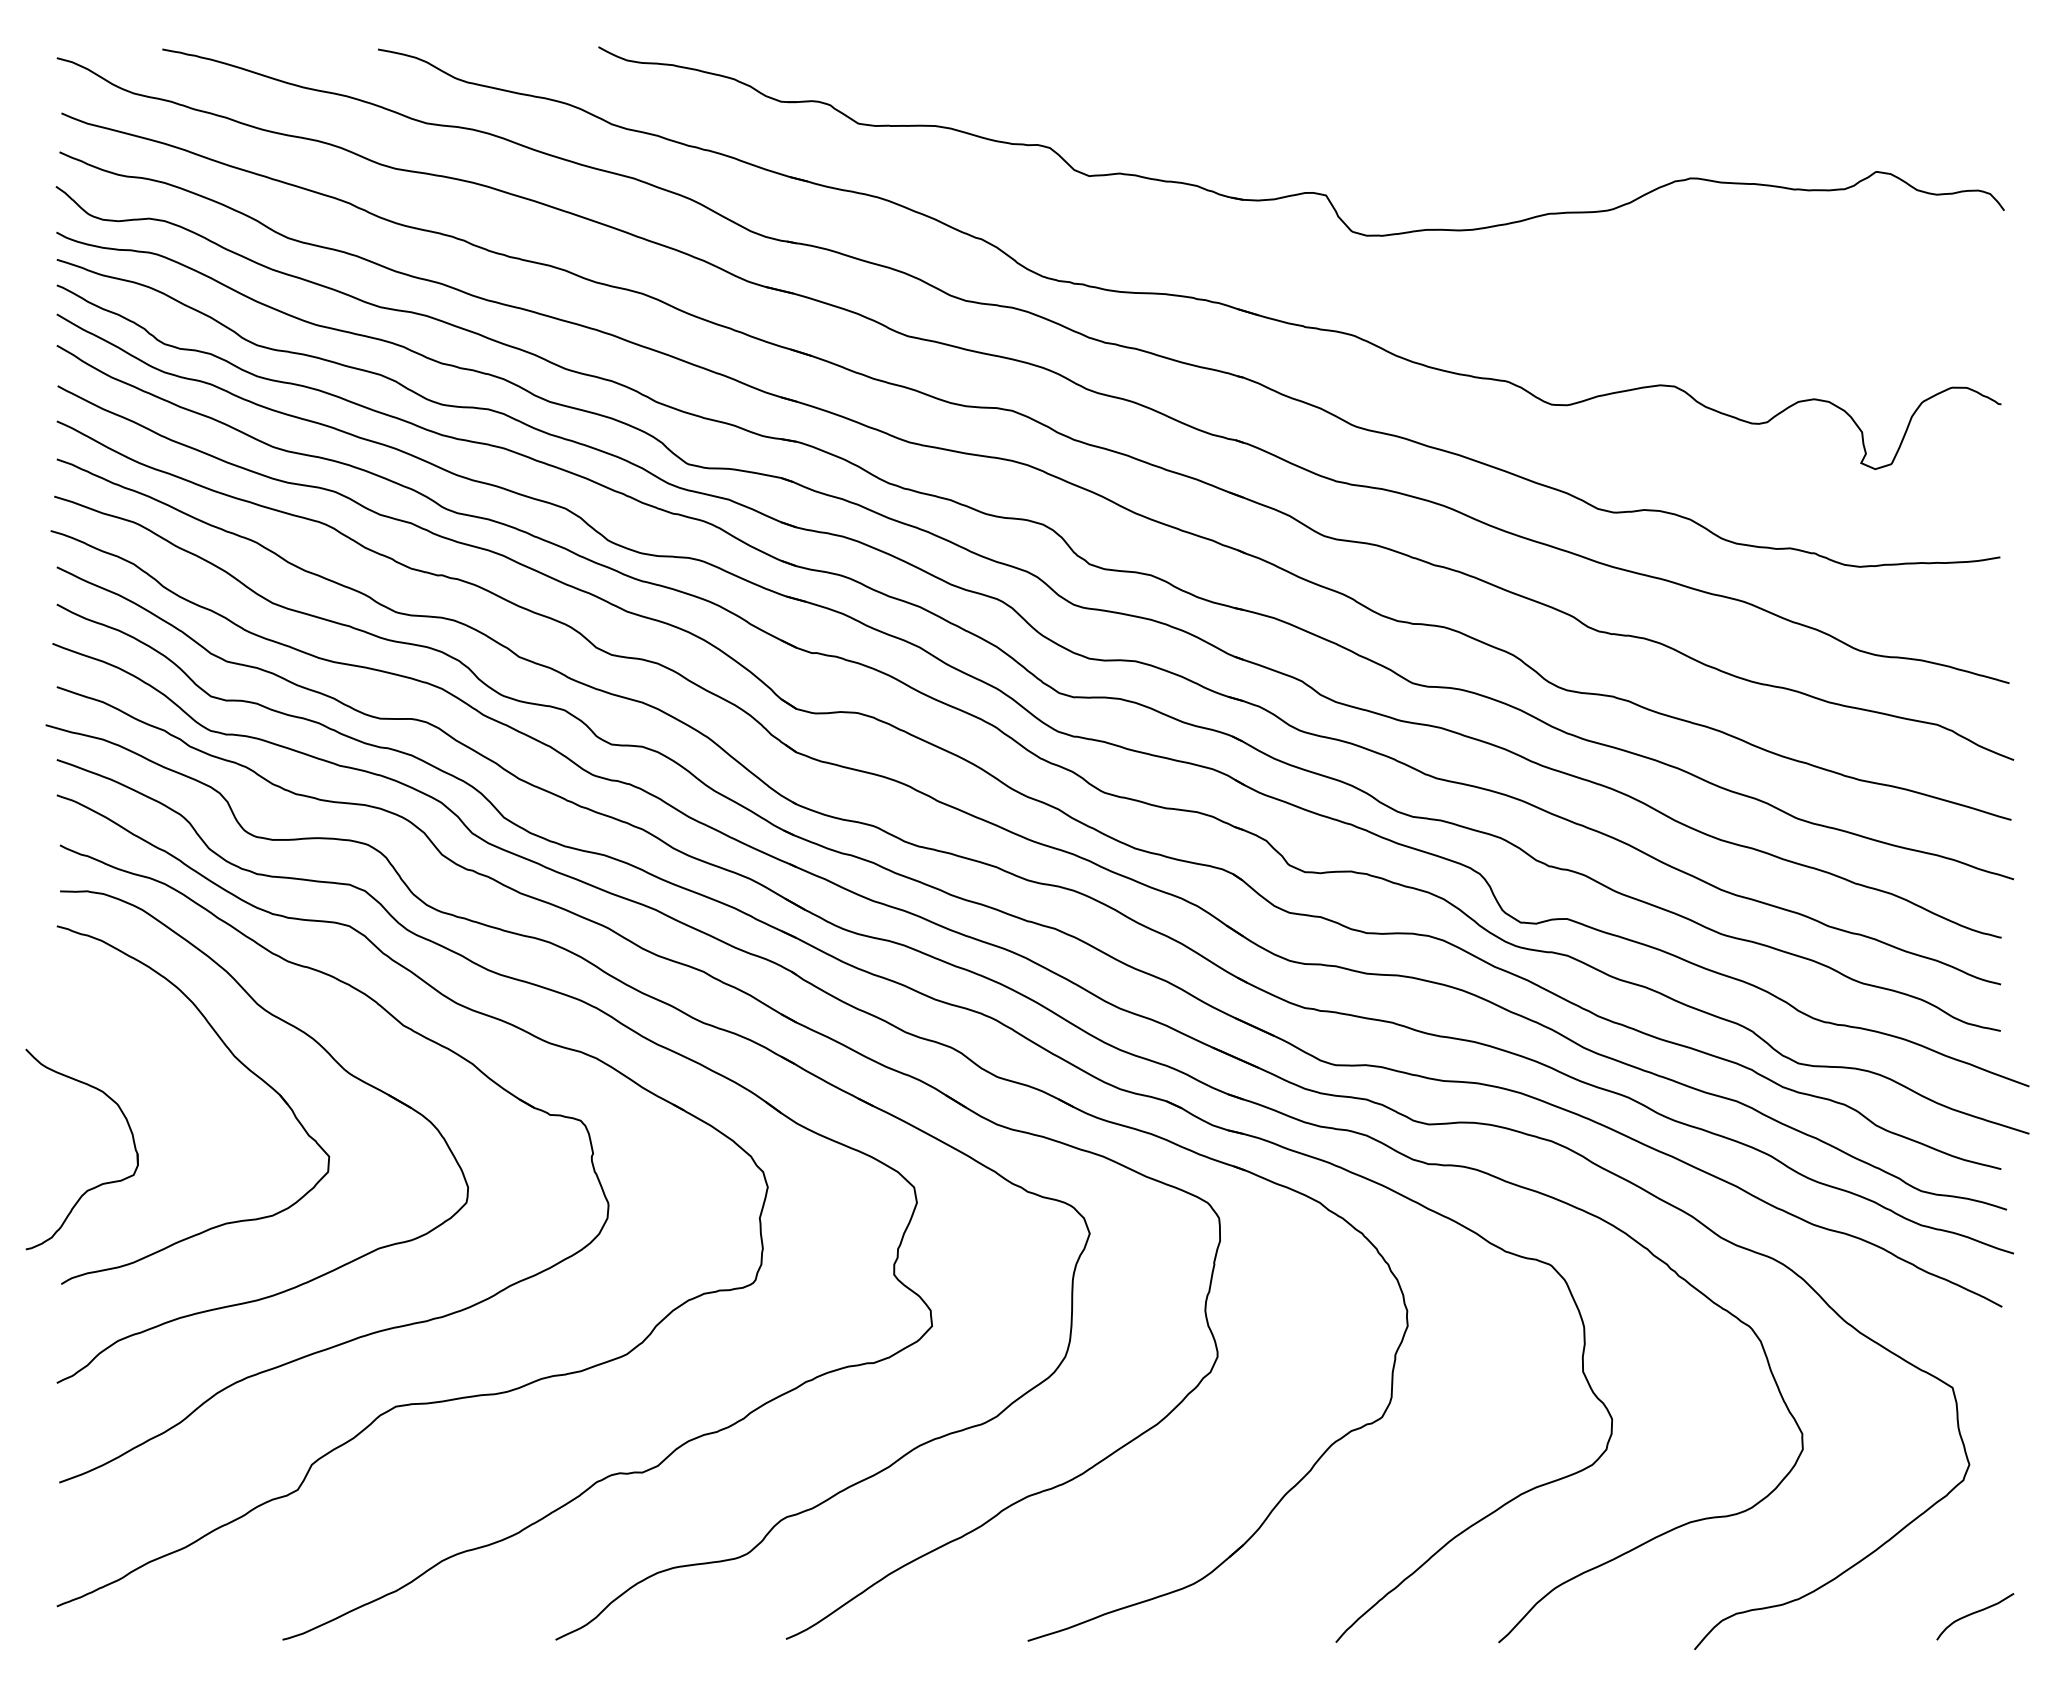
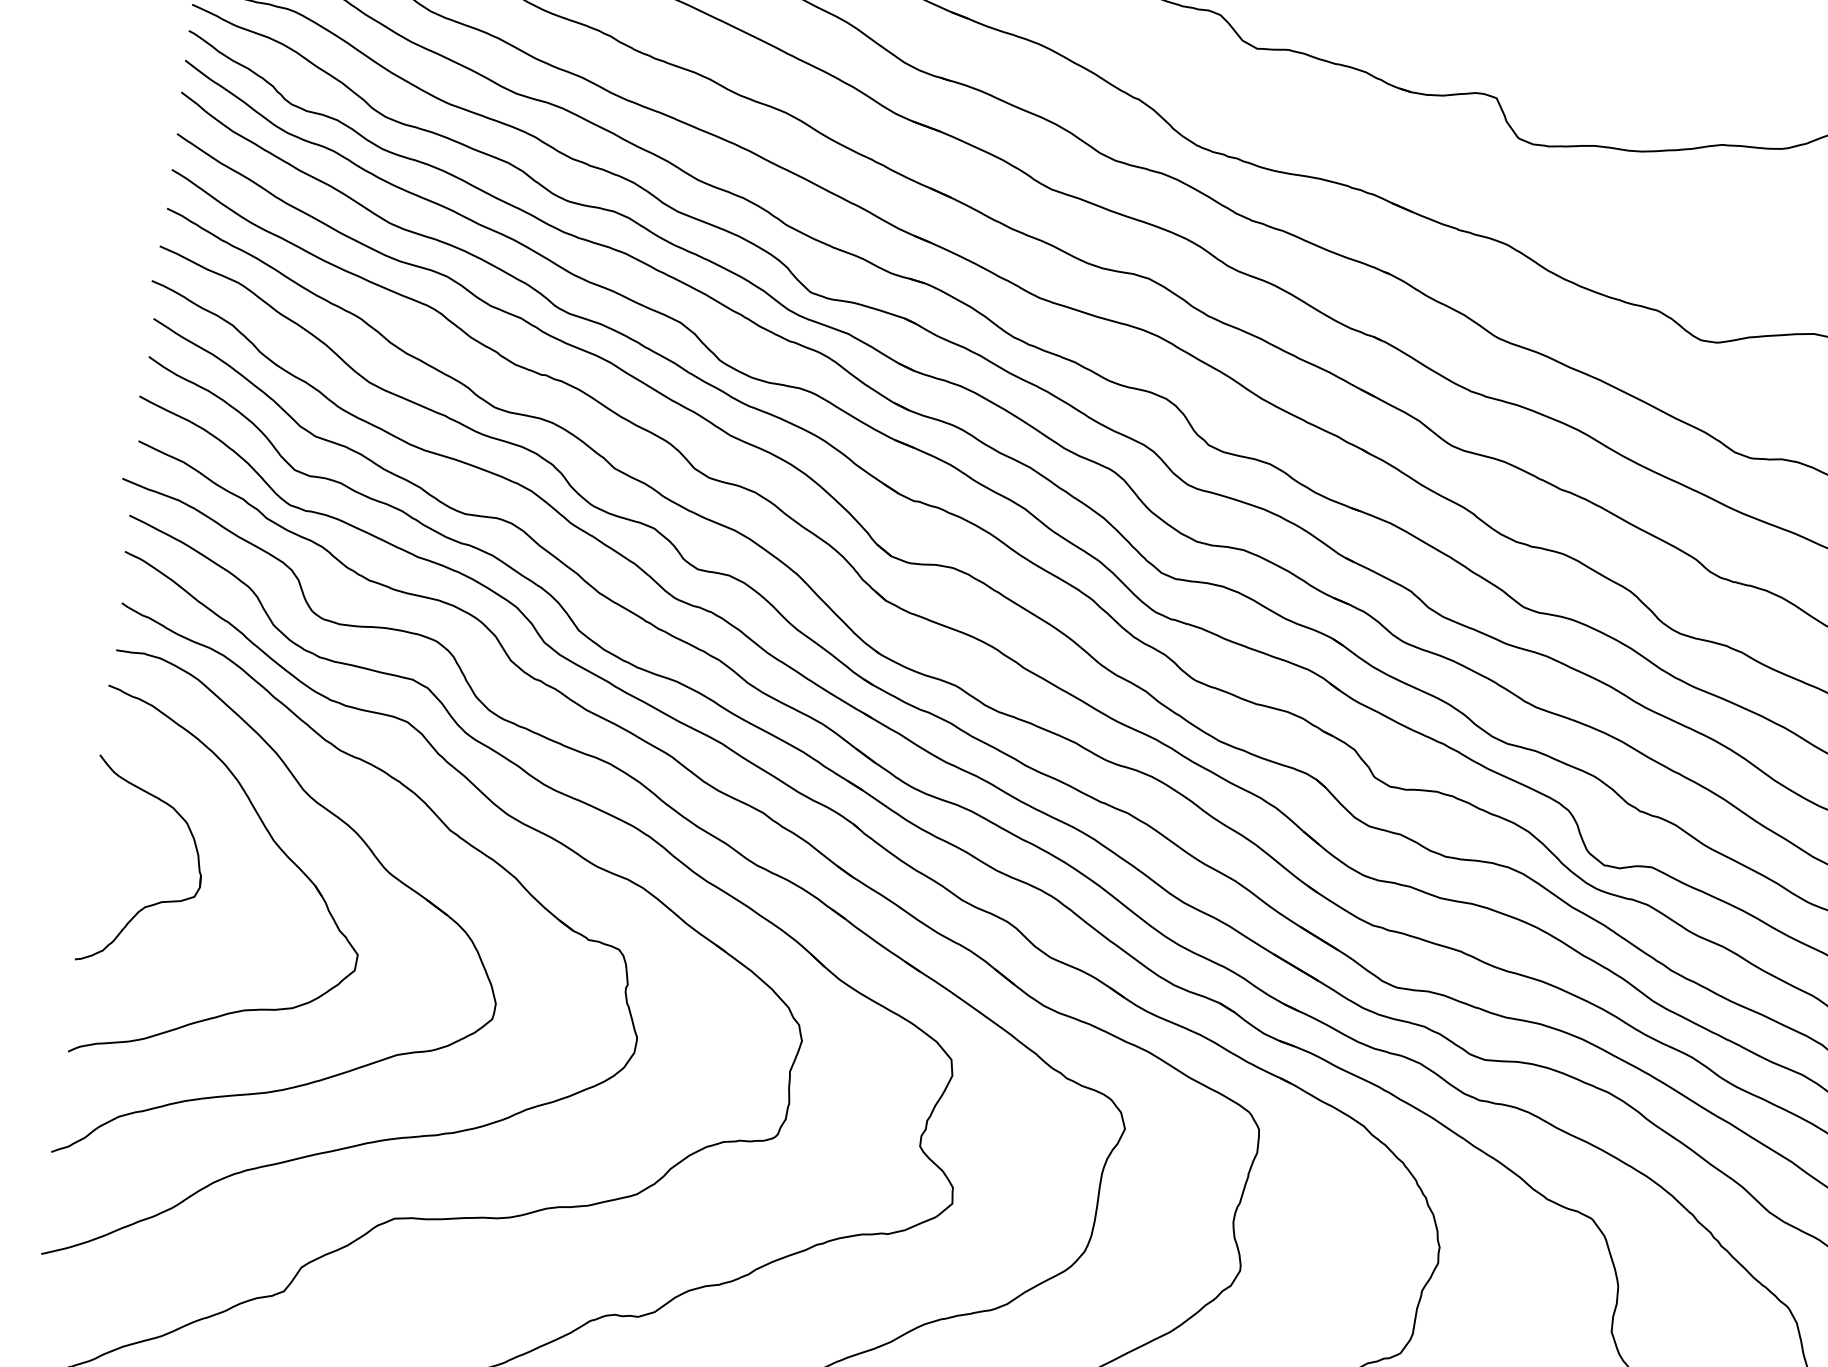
part: (94, 1186) -> (152, 903), moved

